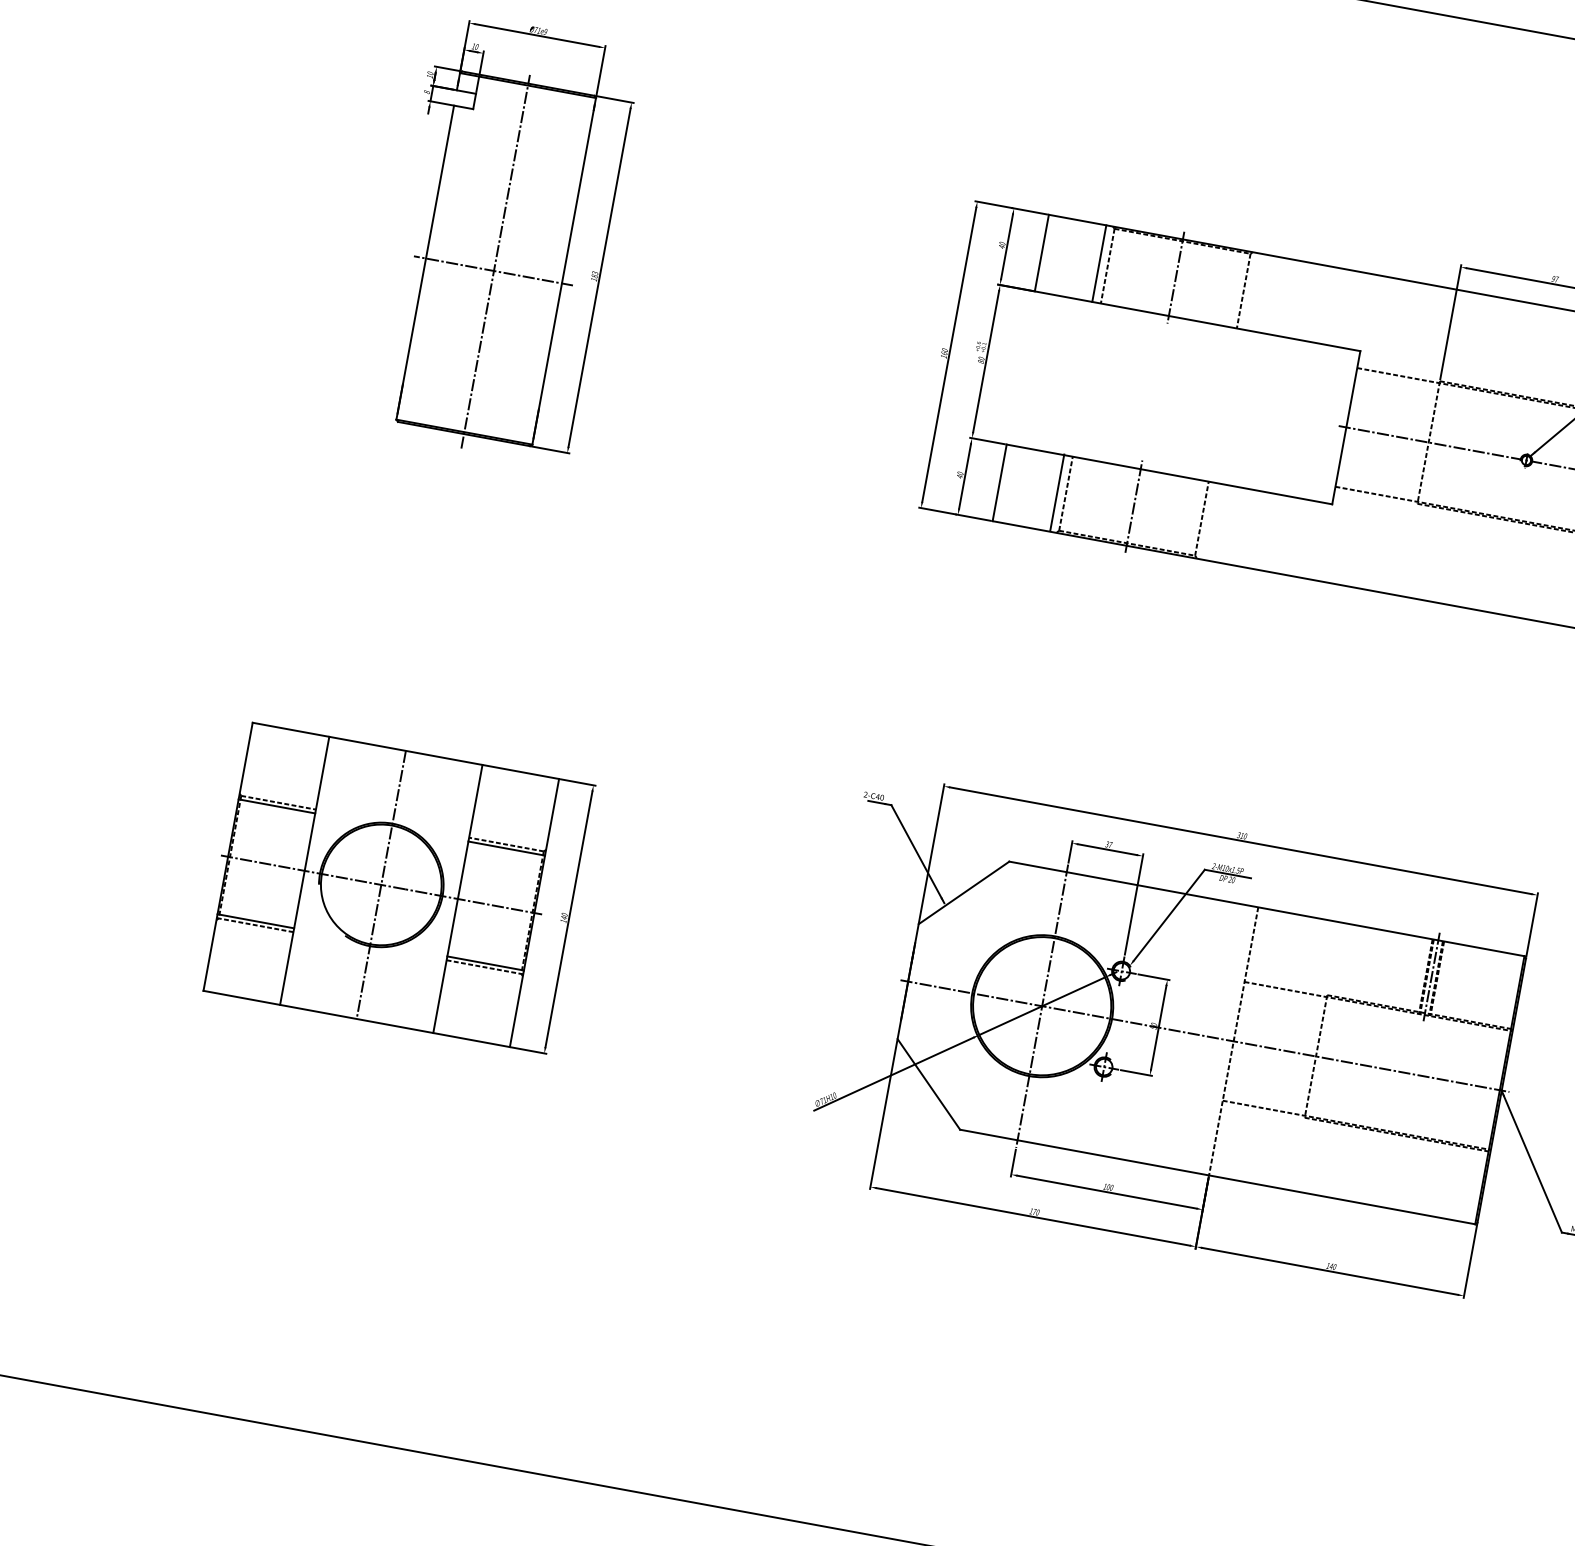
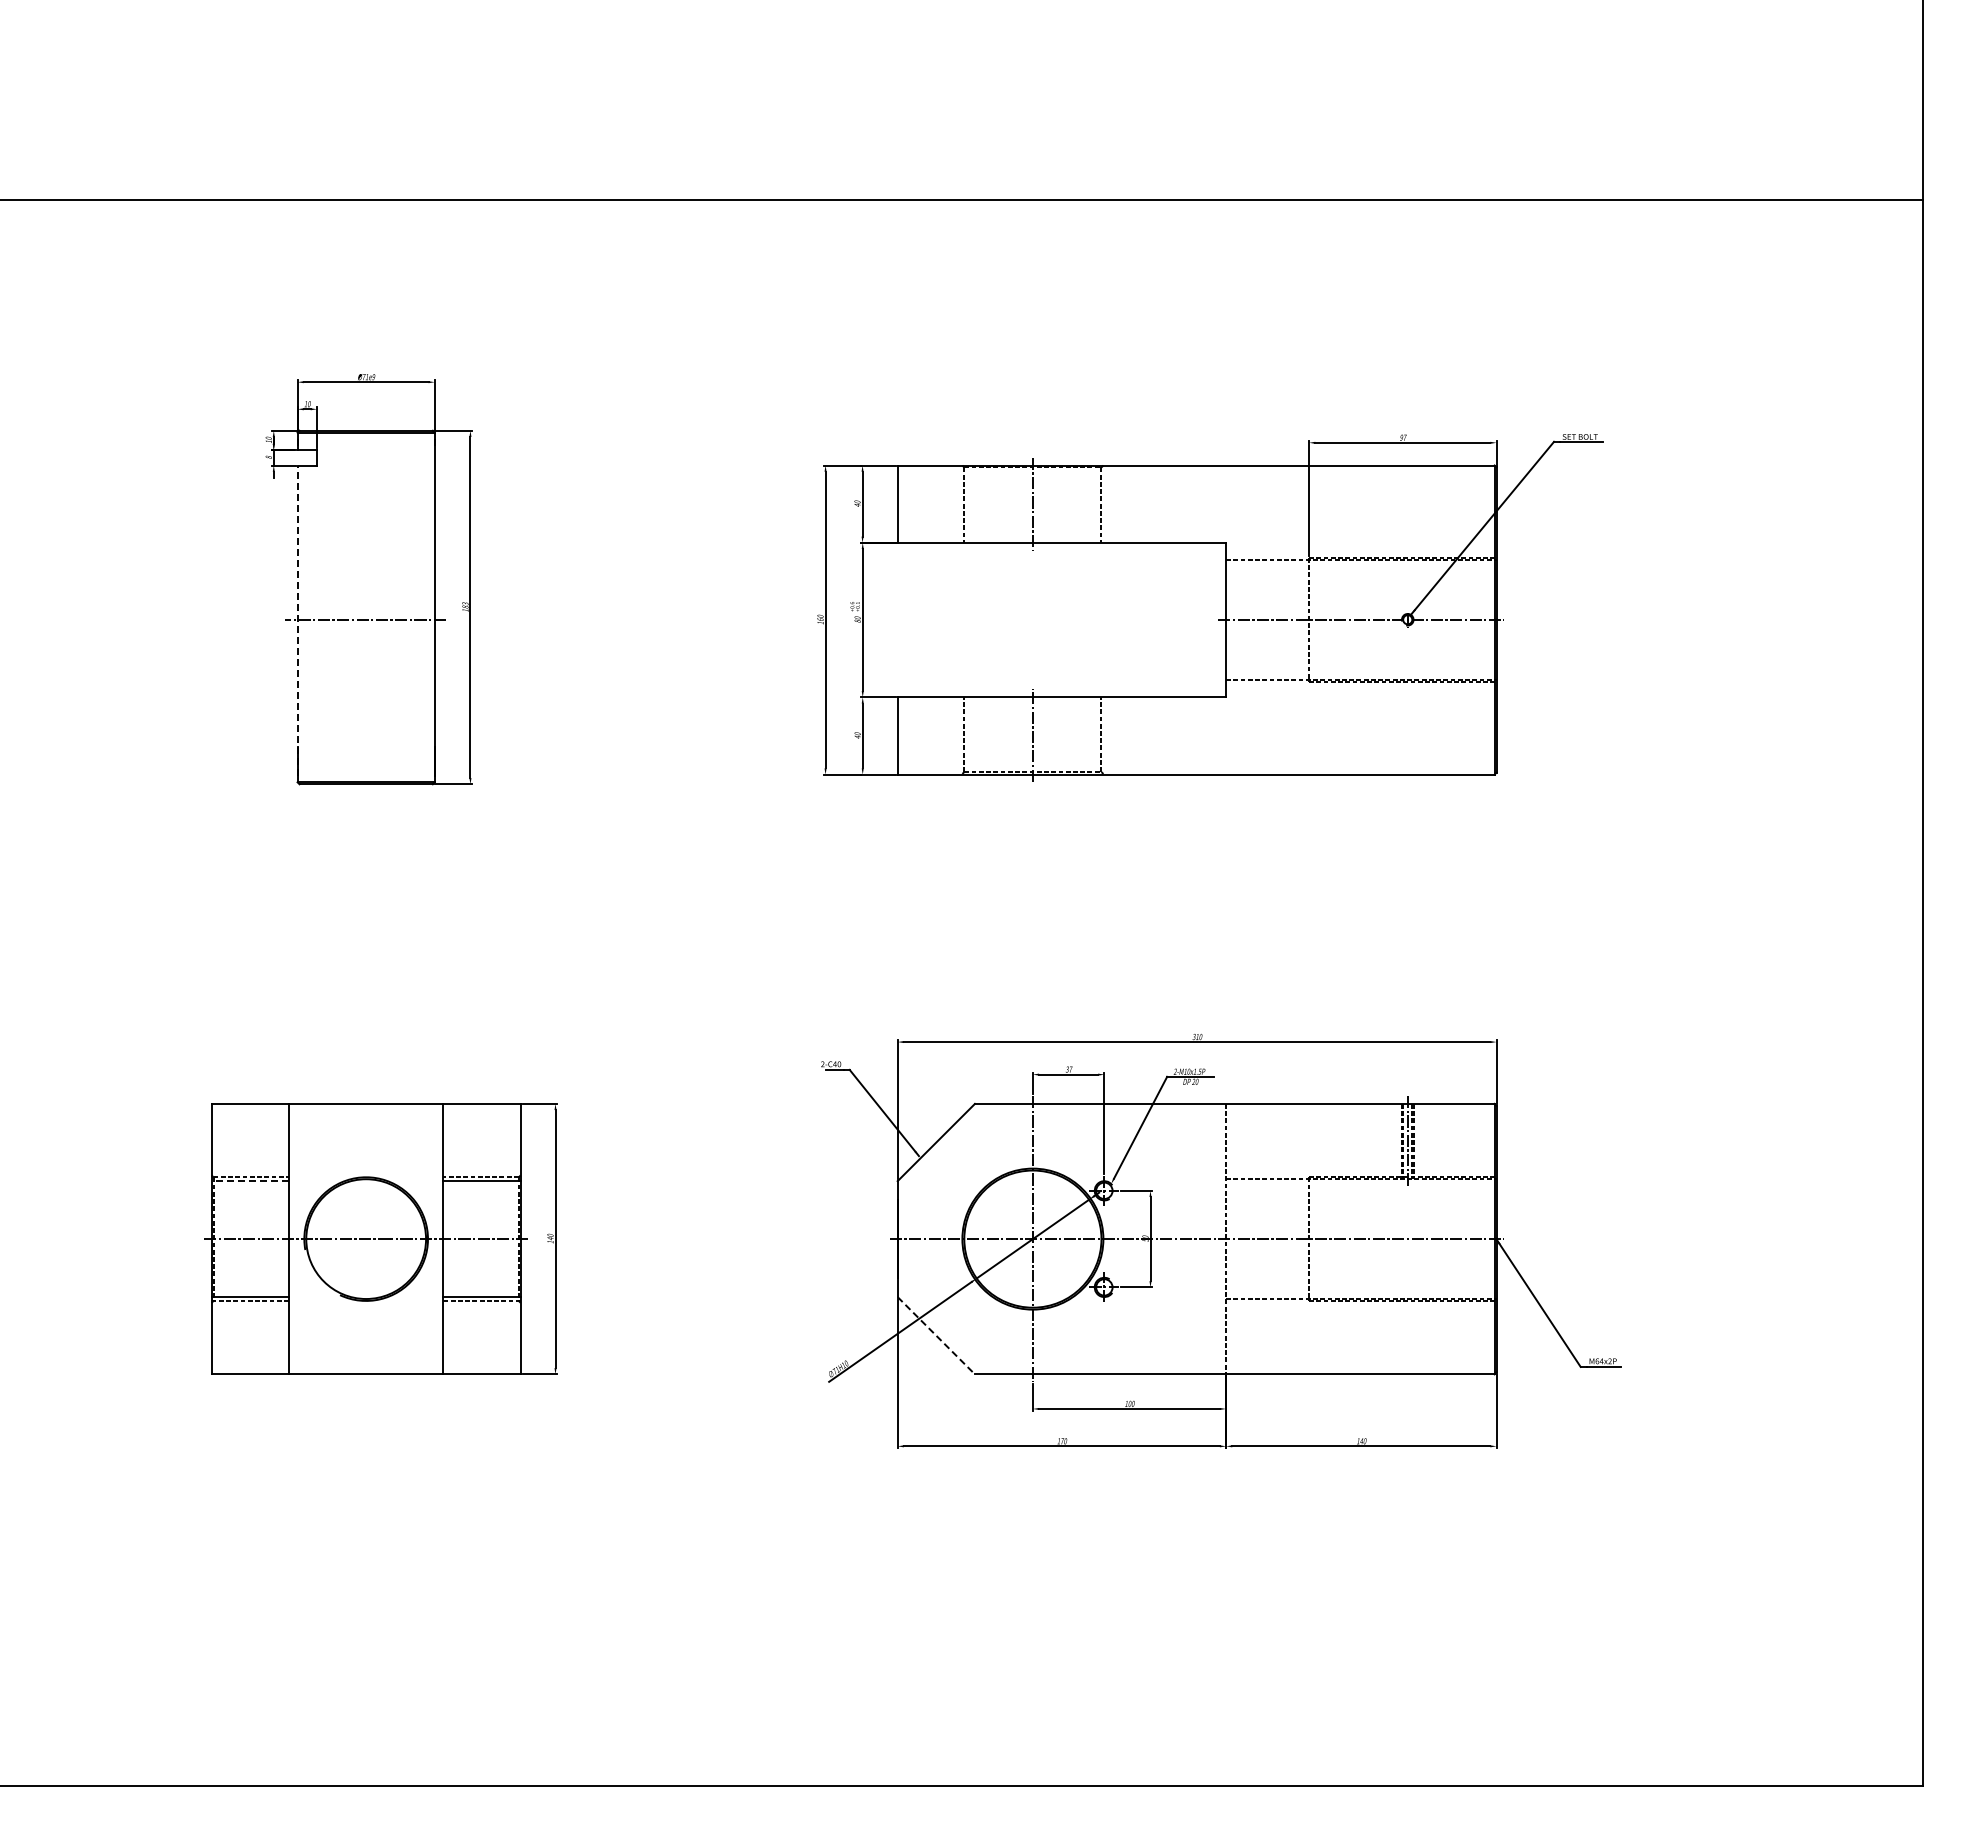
line: (425, 259) -> (297, 620), solid -> dashed
line: (496, 260) -> (366, 609), removed
line: (1099, 262) -> (955, 503), removed
line: (1057, 491) -> (955, 734), removed
line: (277, 806) -> (250, 1181), solid -> dashed
line: (381, 884) -> (366, 1238), removed
line: (929, 1084) -> (936, 1335), solid -> dashed

